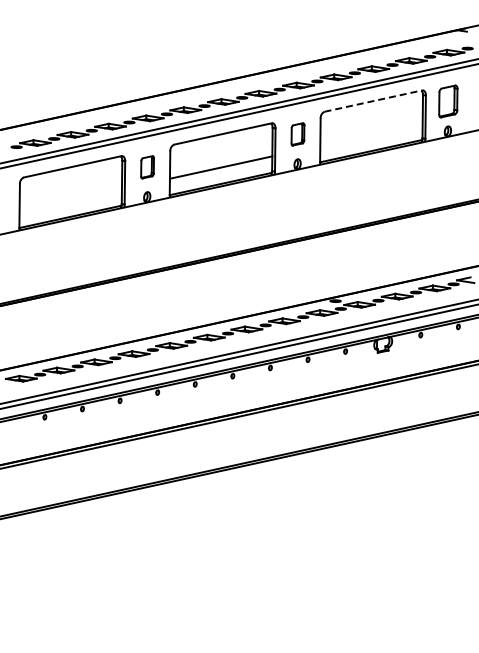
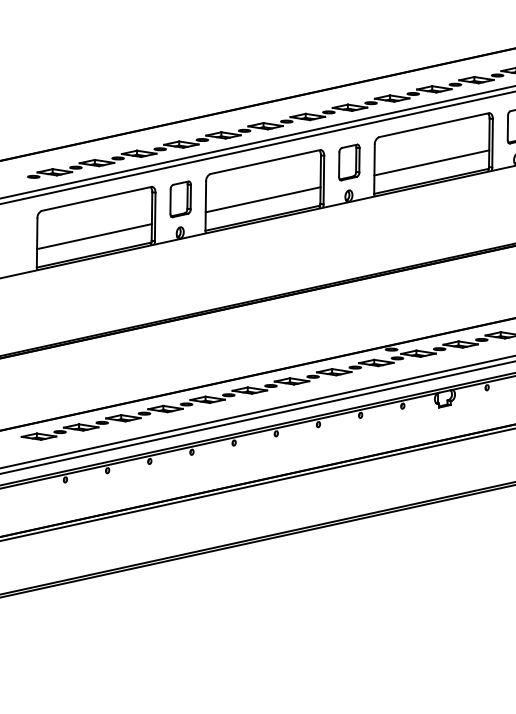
line: (373, 101) -> (434, 125), dashed -> solid
part: (297, 134) -> (348, 162), size x1.43
line: (371, 134) -> (431, 162), added
part: (147, 167) -> (180, 199), size x1.43
line: (70, 200) -> (94, 236), added

